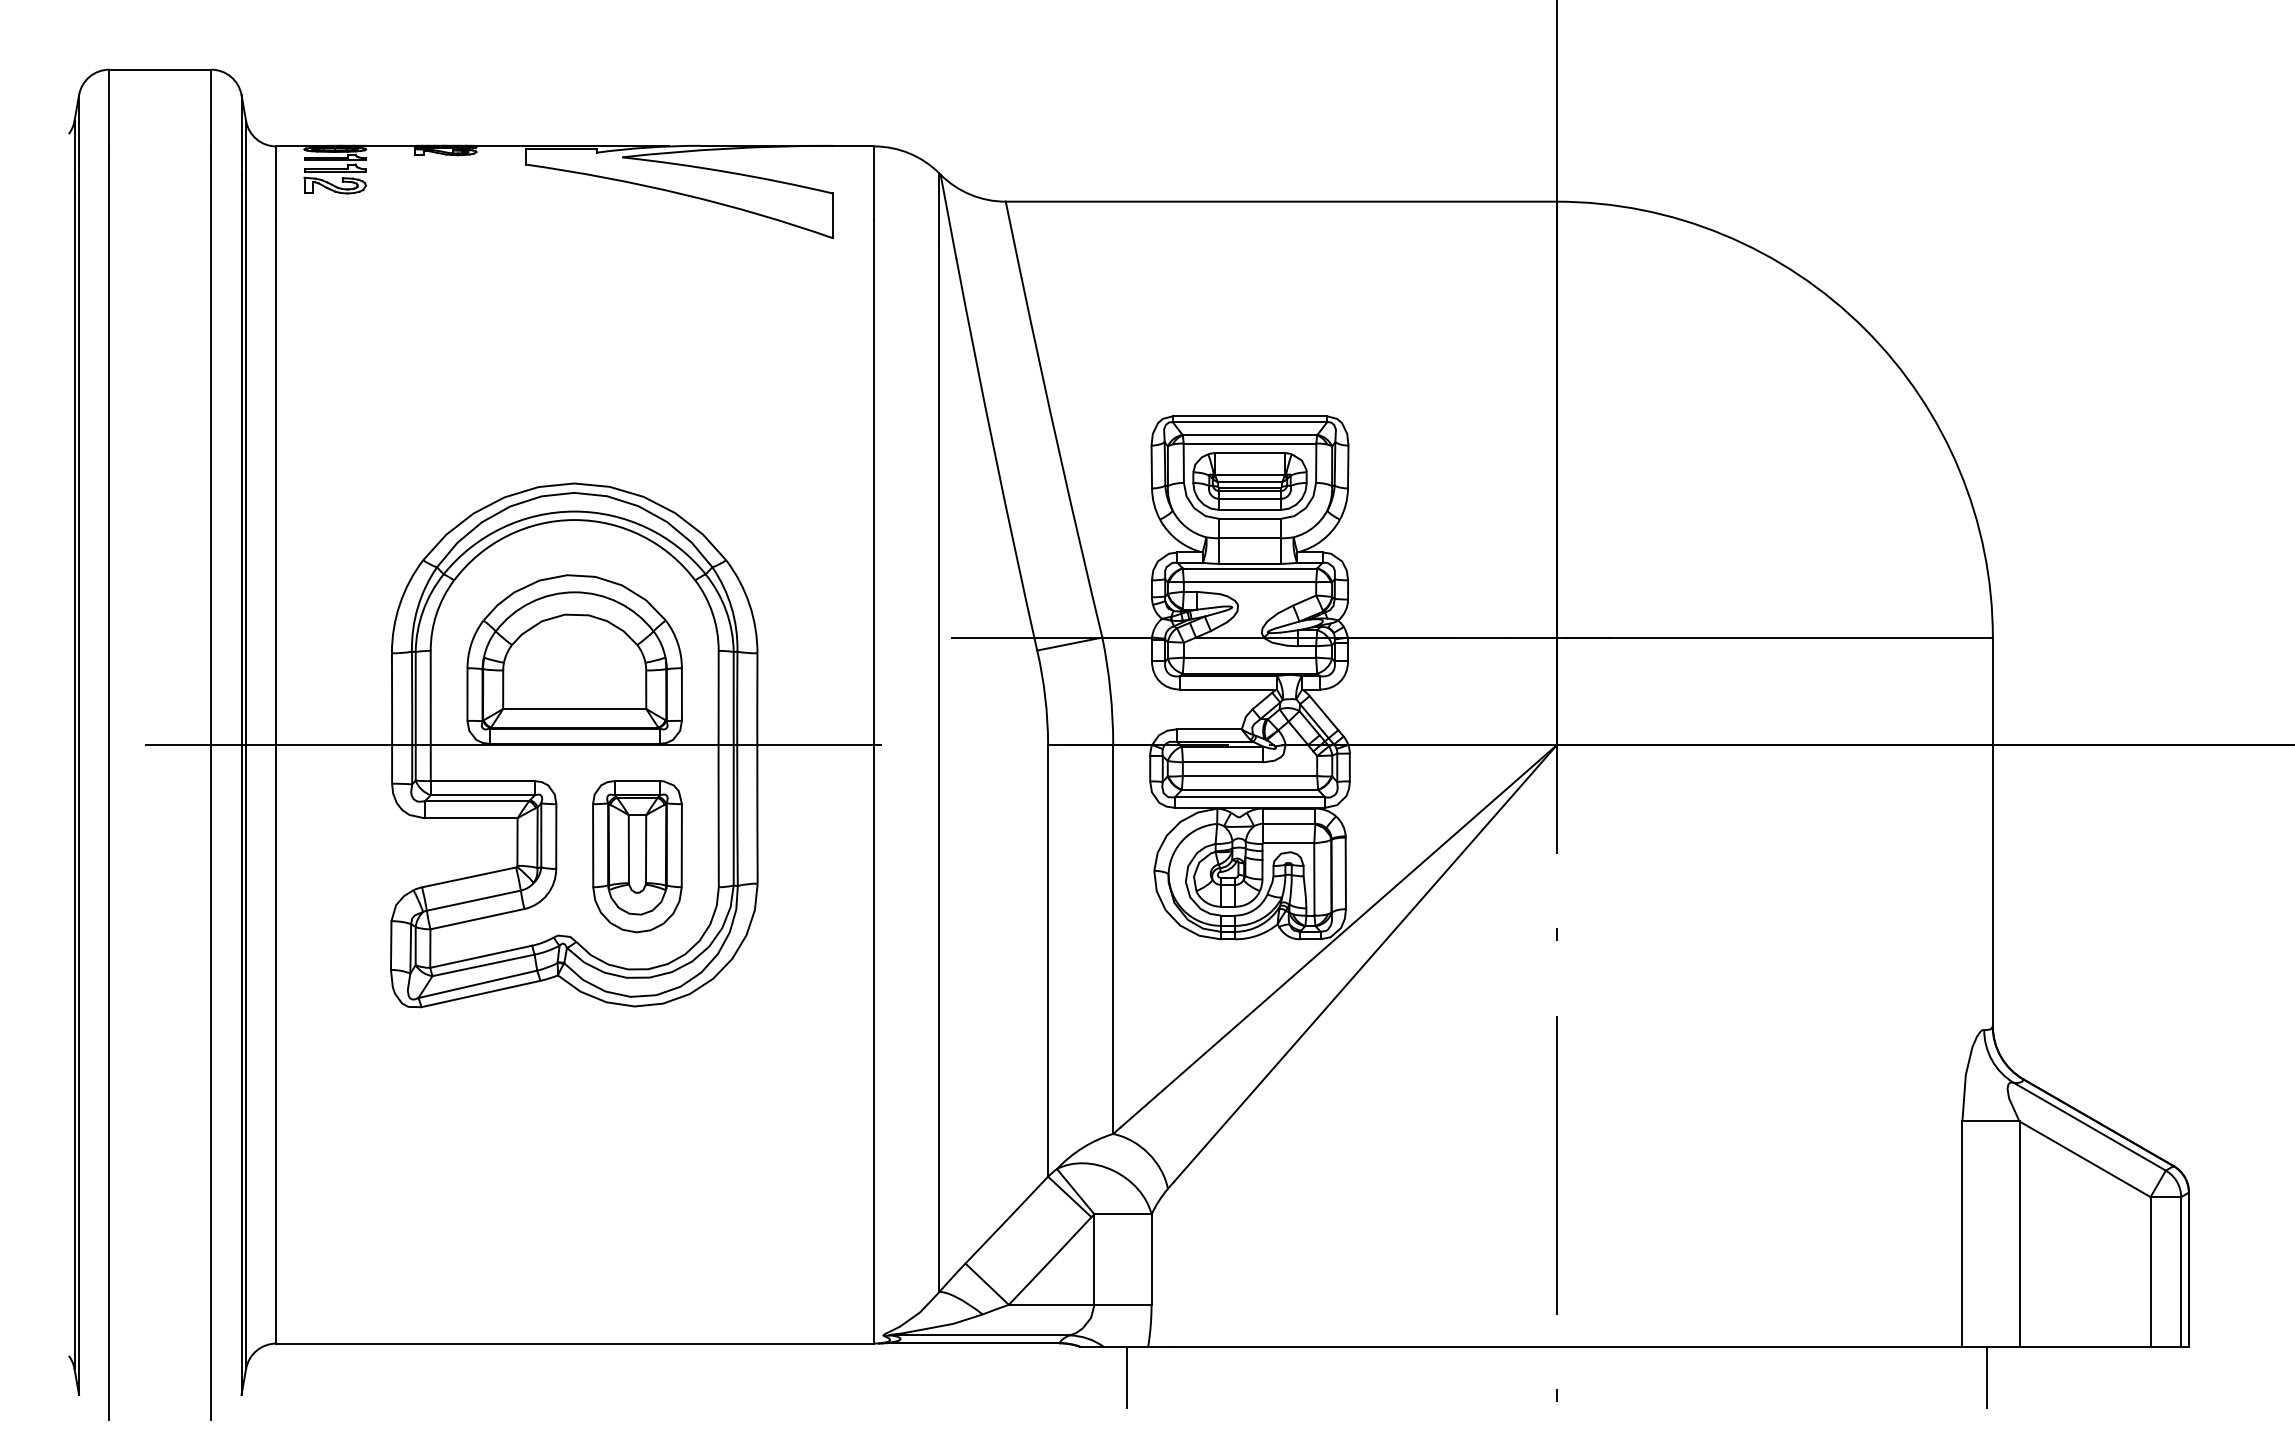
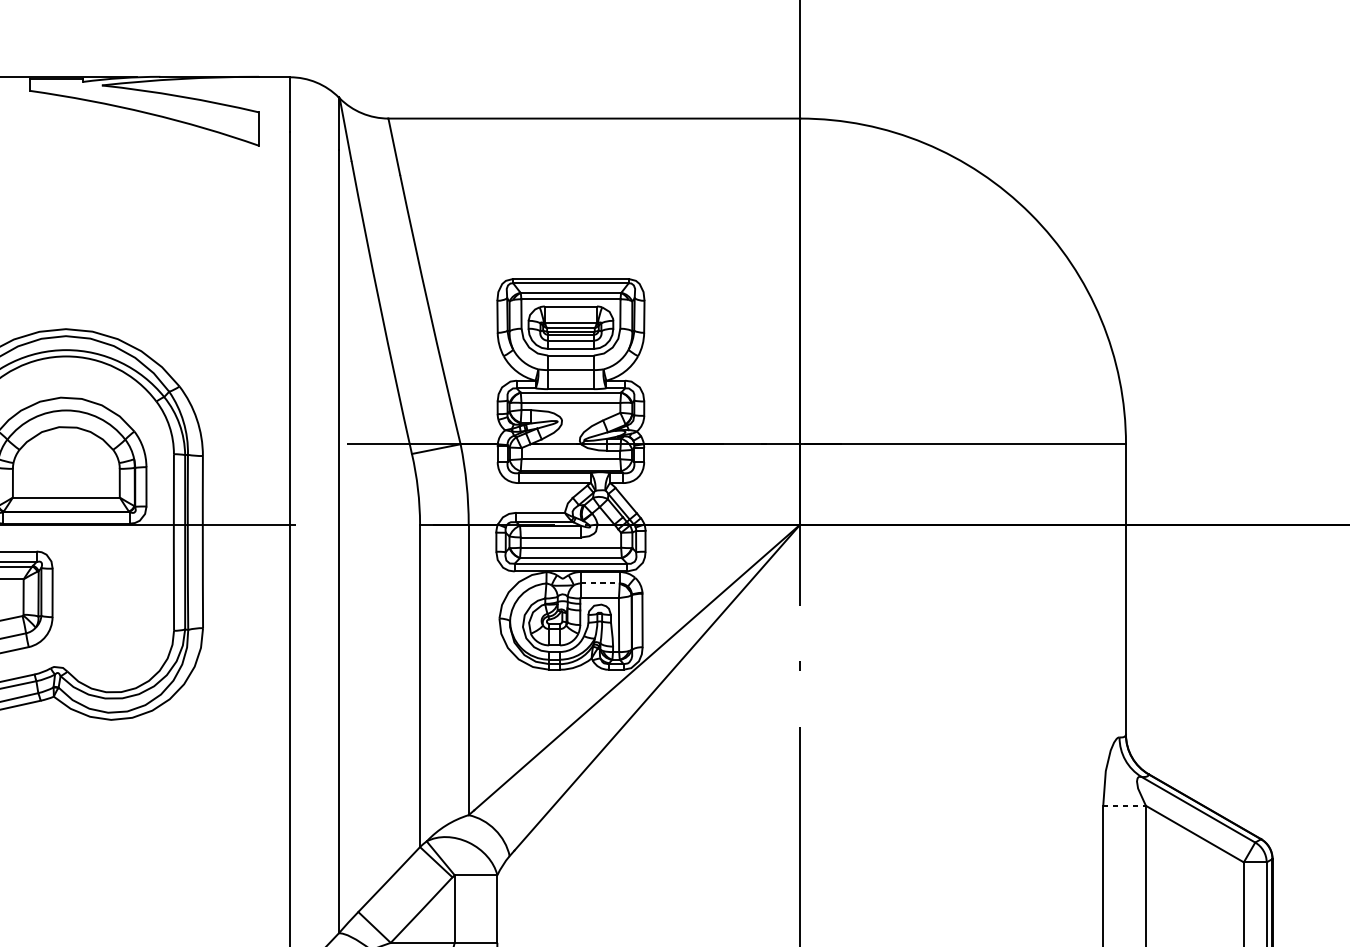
line: (1289, 823) -> (600, 583), solid -> dashed
part: (637, 856) -> (113, 607), removed
line: (1990, 1121) -> (1124, 805), solid -> dashed

